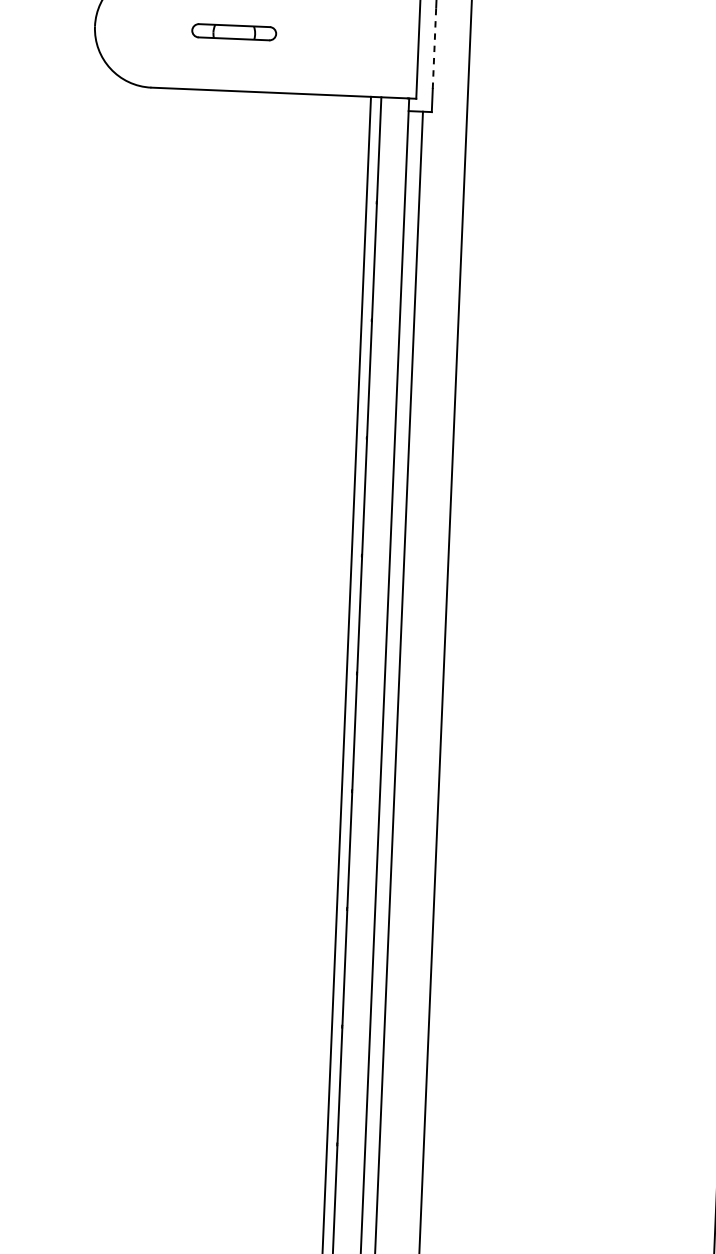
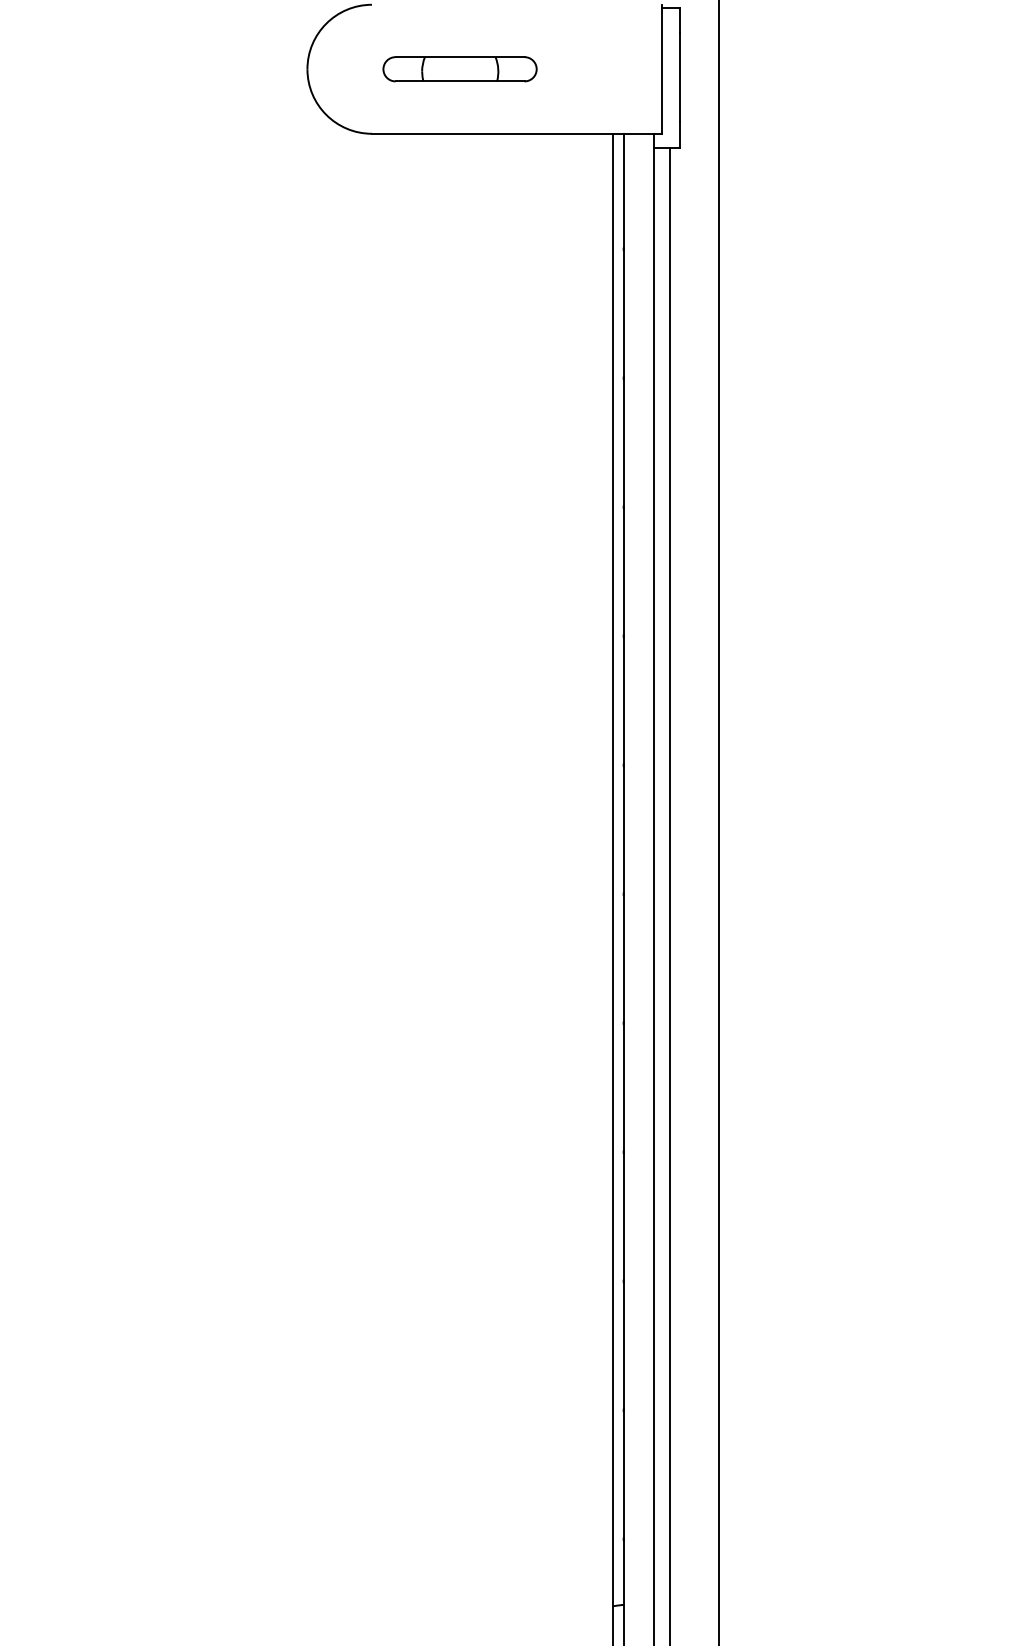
part: (233, 32) -> (459, 69), size x1.67
line: (434, 48) -> (679, 77), dashed -> solid

